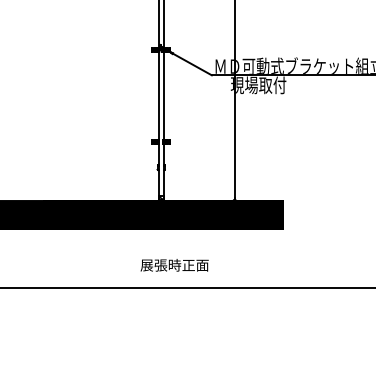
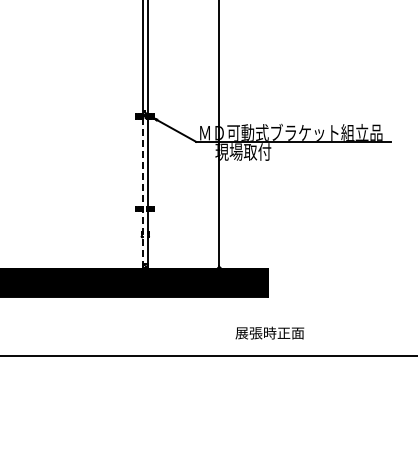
line: (158, 124) -> (142, 191), solid -> dashed
text: (174, 264) -> (269, 332), moved

